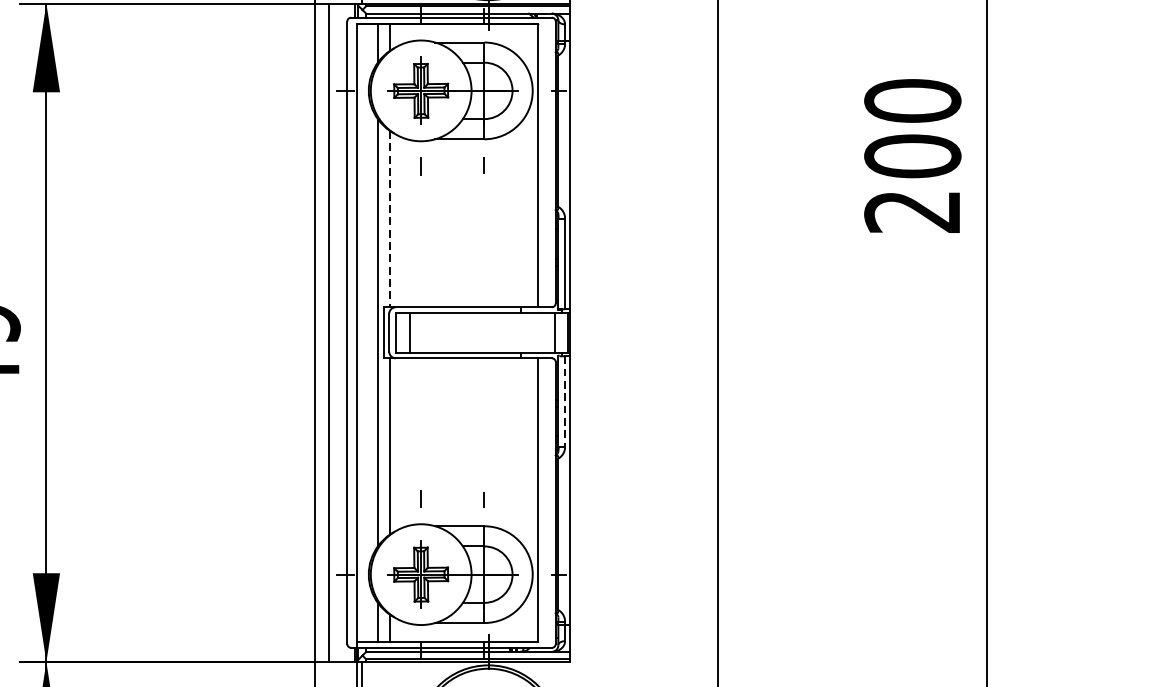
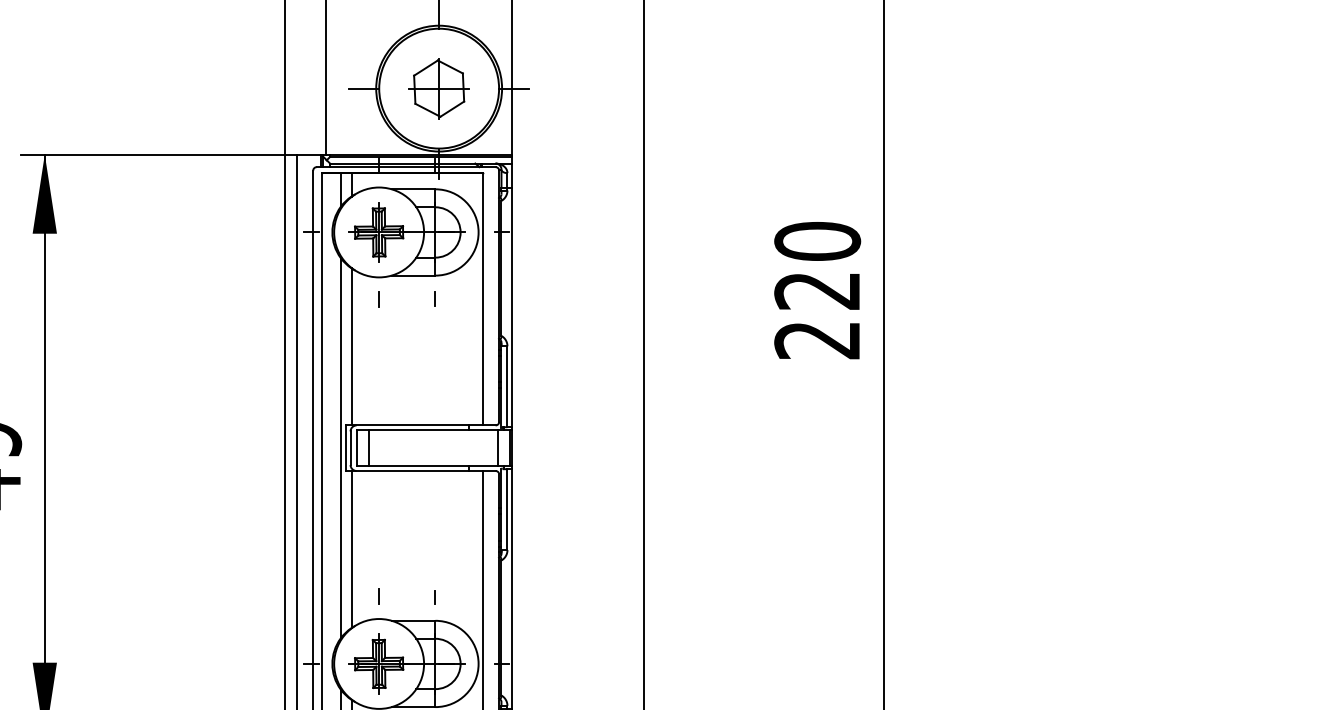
text: (912, 155) -> (817, 290), 200 -> 220
line: (390, 218) -> (351, 346), dashed -> solid
line: (565, 402) -> (507, 510), dashed -> solid

